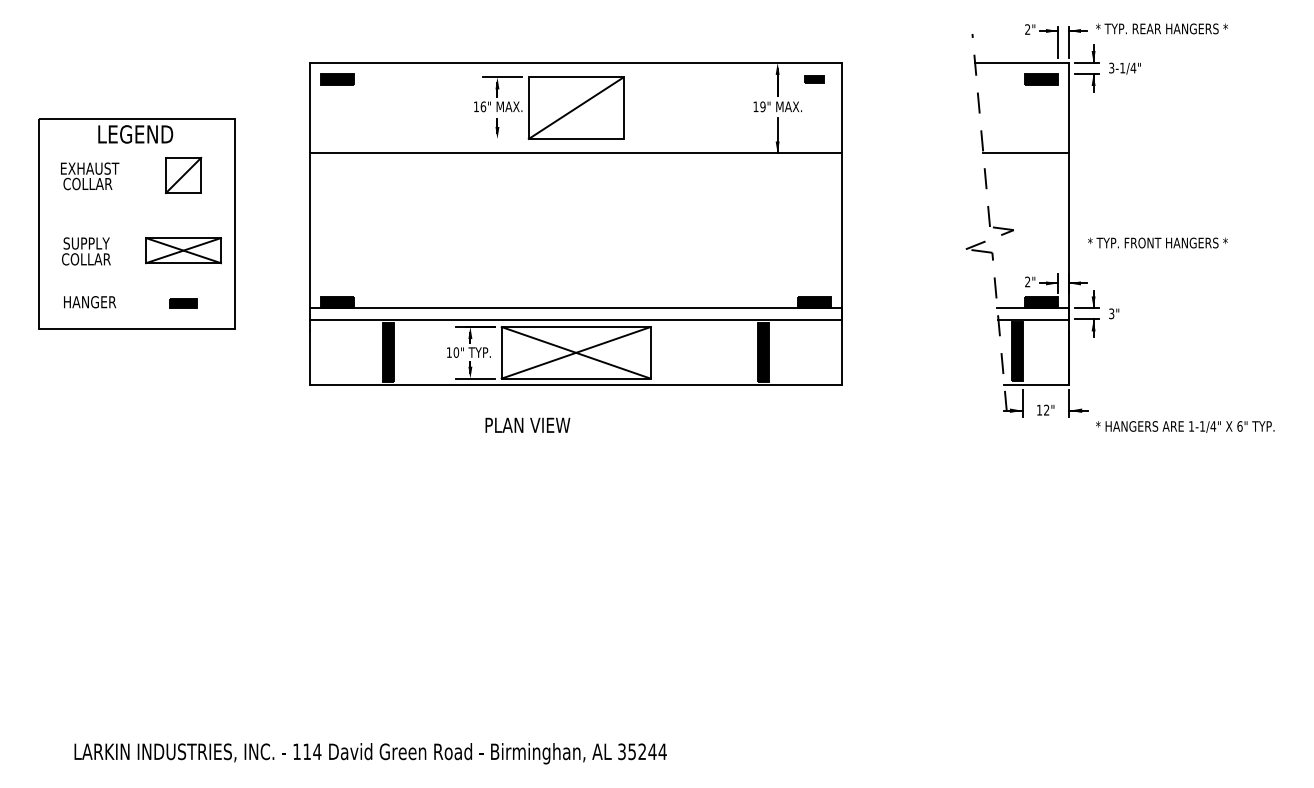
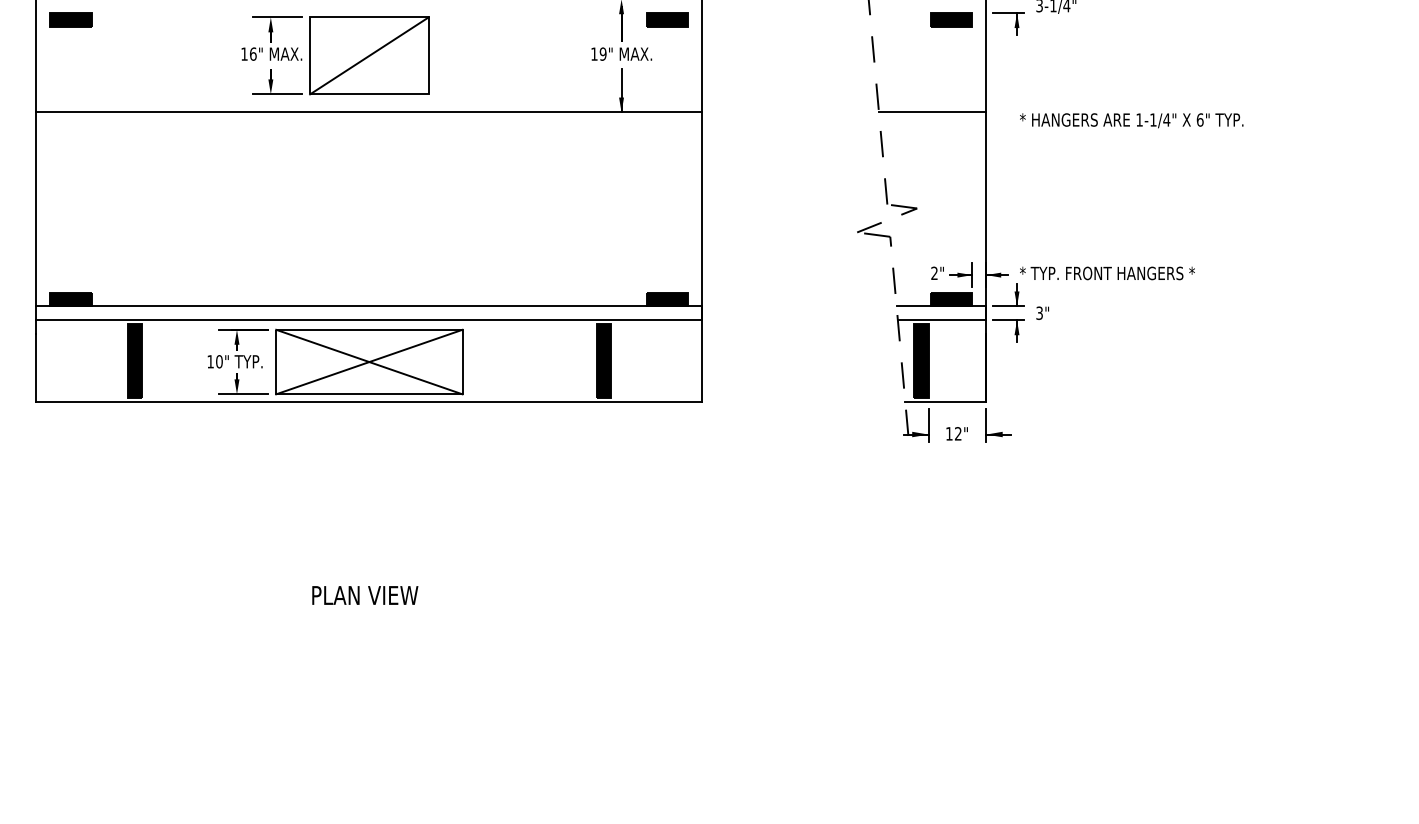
part: (814, 79) -> (667, 19), size x1.67
line: (502, 138) -> (277, 93), added
text: (1157, 242) -> (1106, 272), moved
text: (527, 424) -> (364, 594), moved
text: (1185, 426) -> (1132, 120), moved

